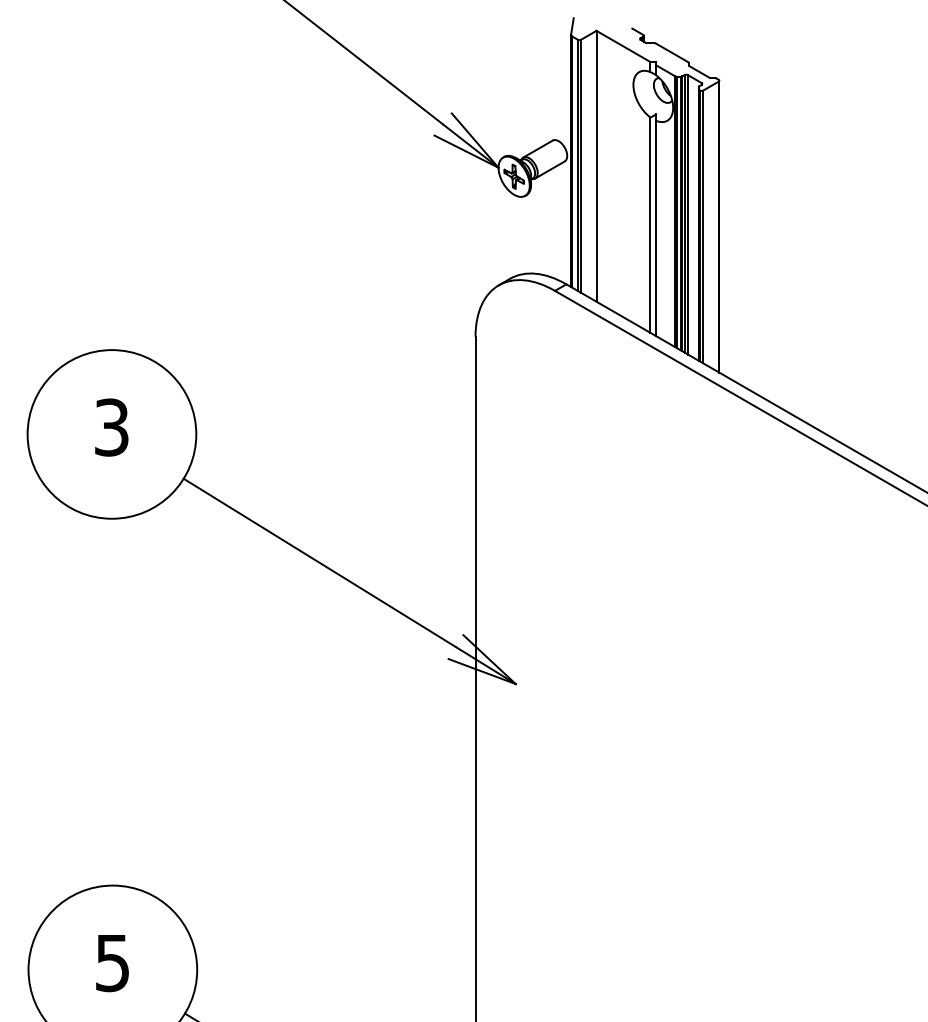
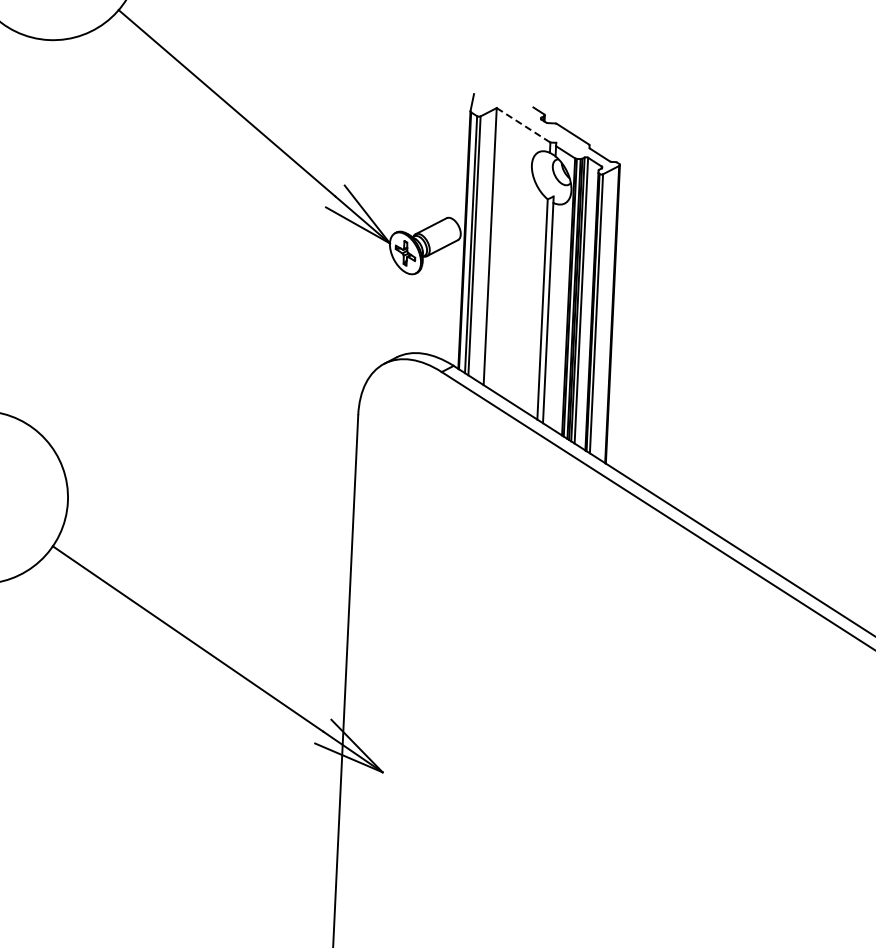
line: (623, 46) -> (523, 125), solid -> dashed

